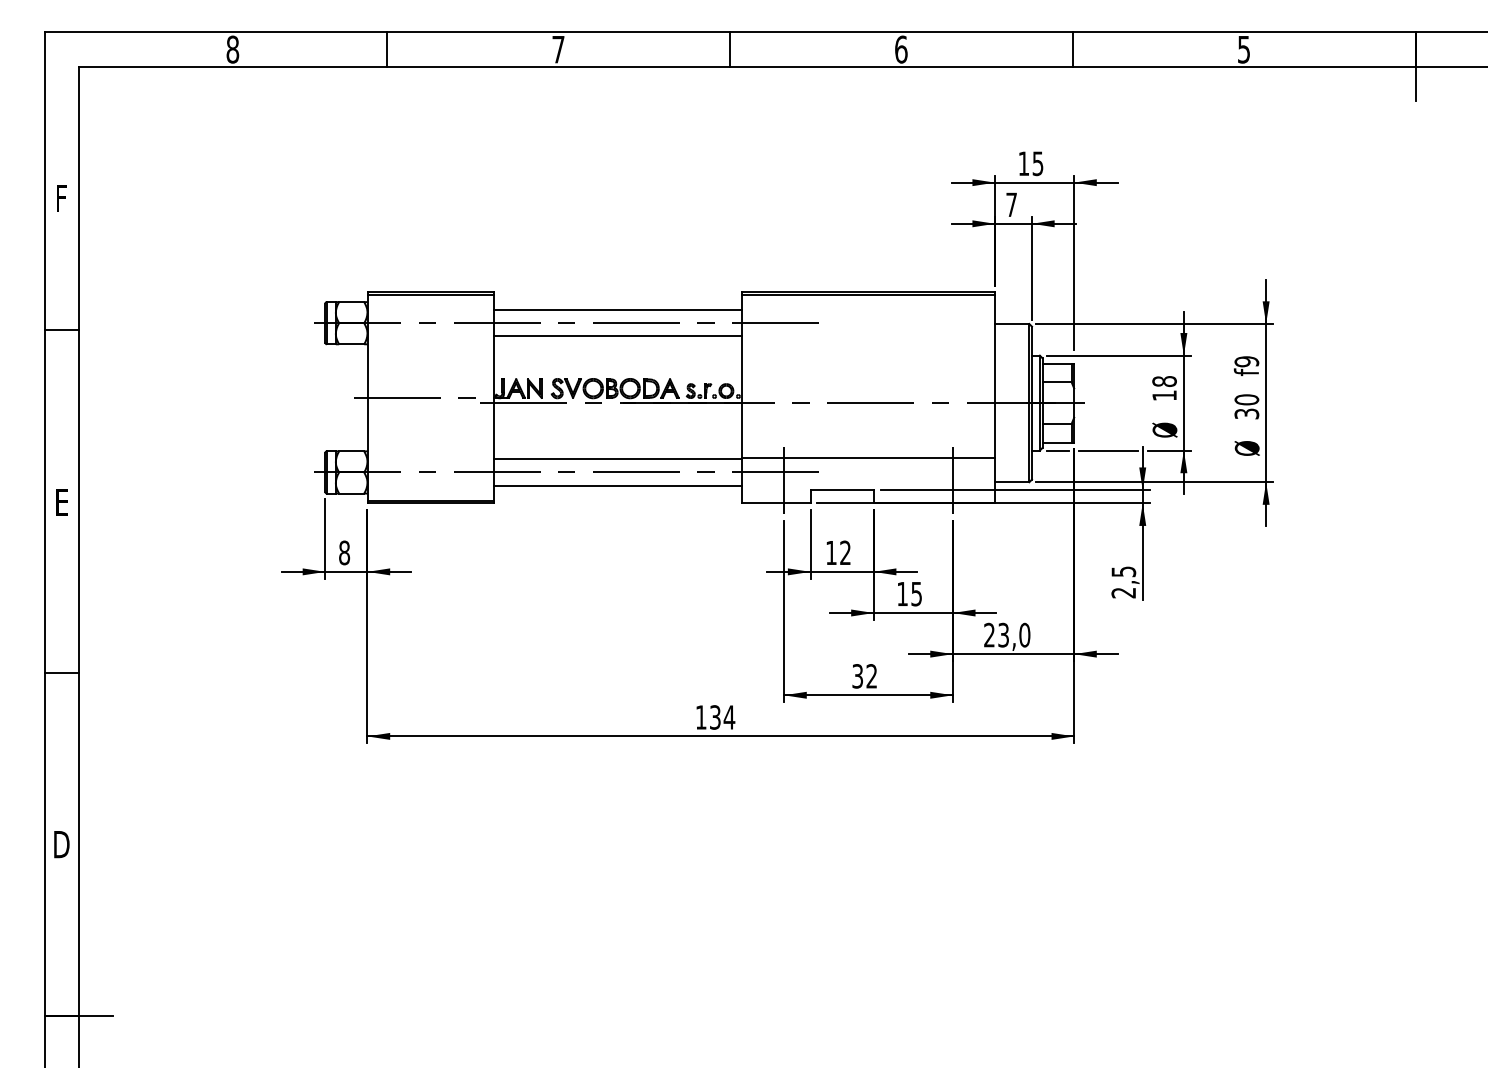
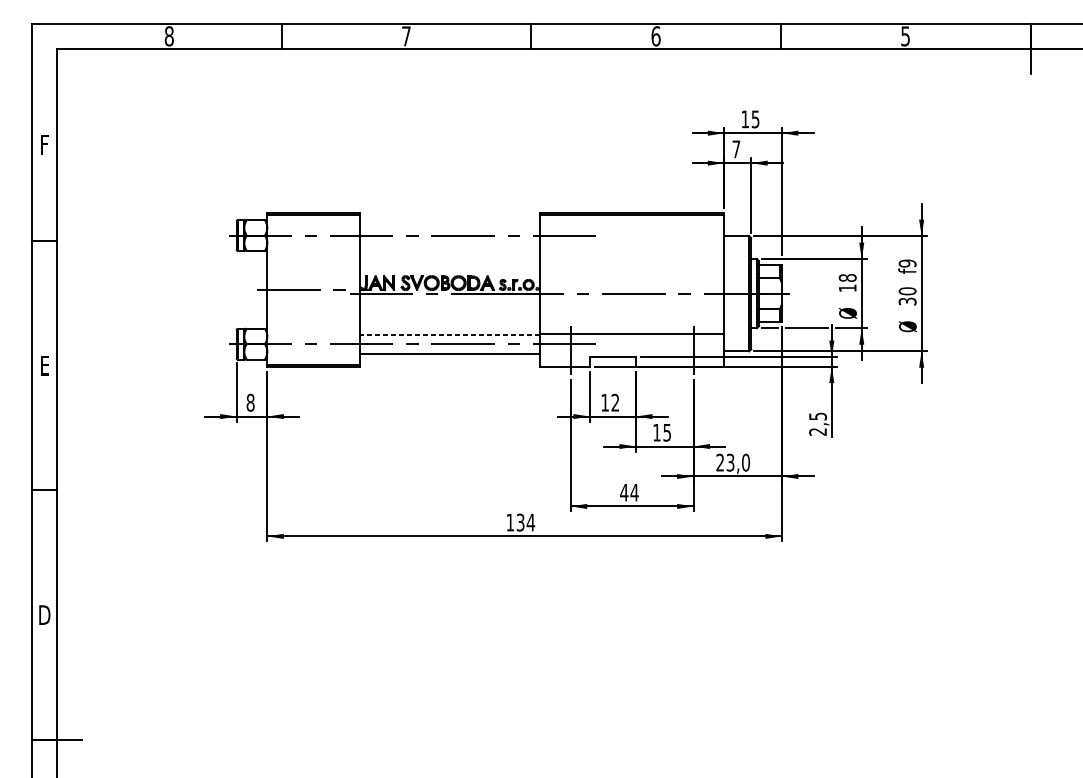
line: (617, 310) -> (449, 226), removed
line: (617, 336) -> (449, 245), removed
line: (618, 459) -> (450, 334), solid -> dashed
text: (864, 676) -> (629, 492), 32 -> 44

